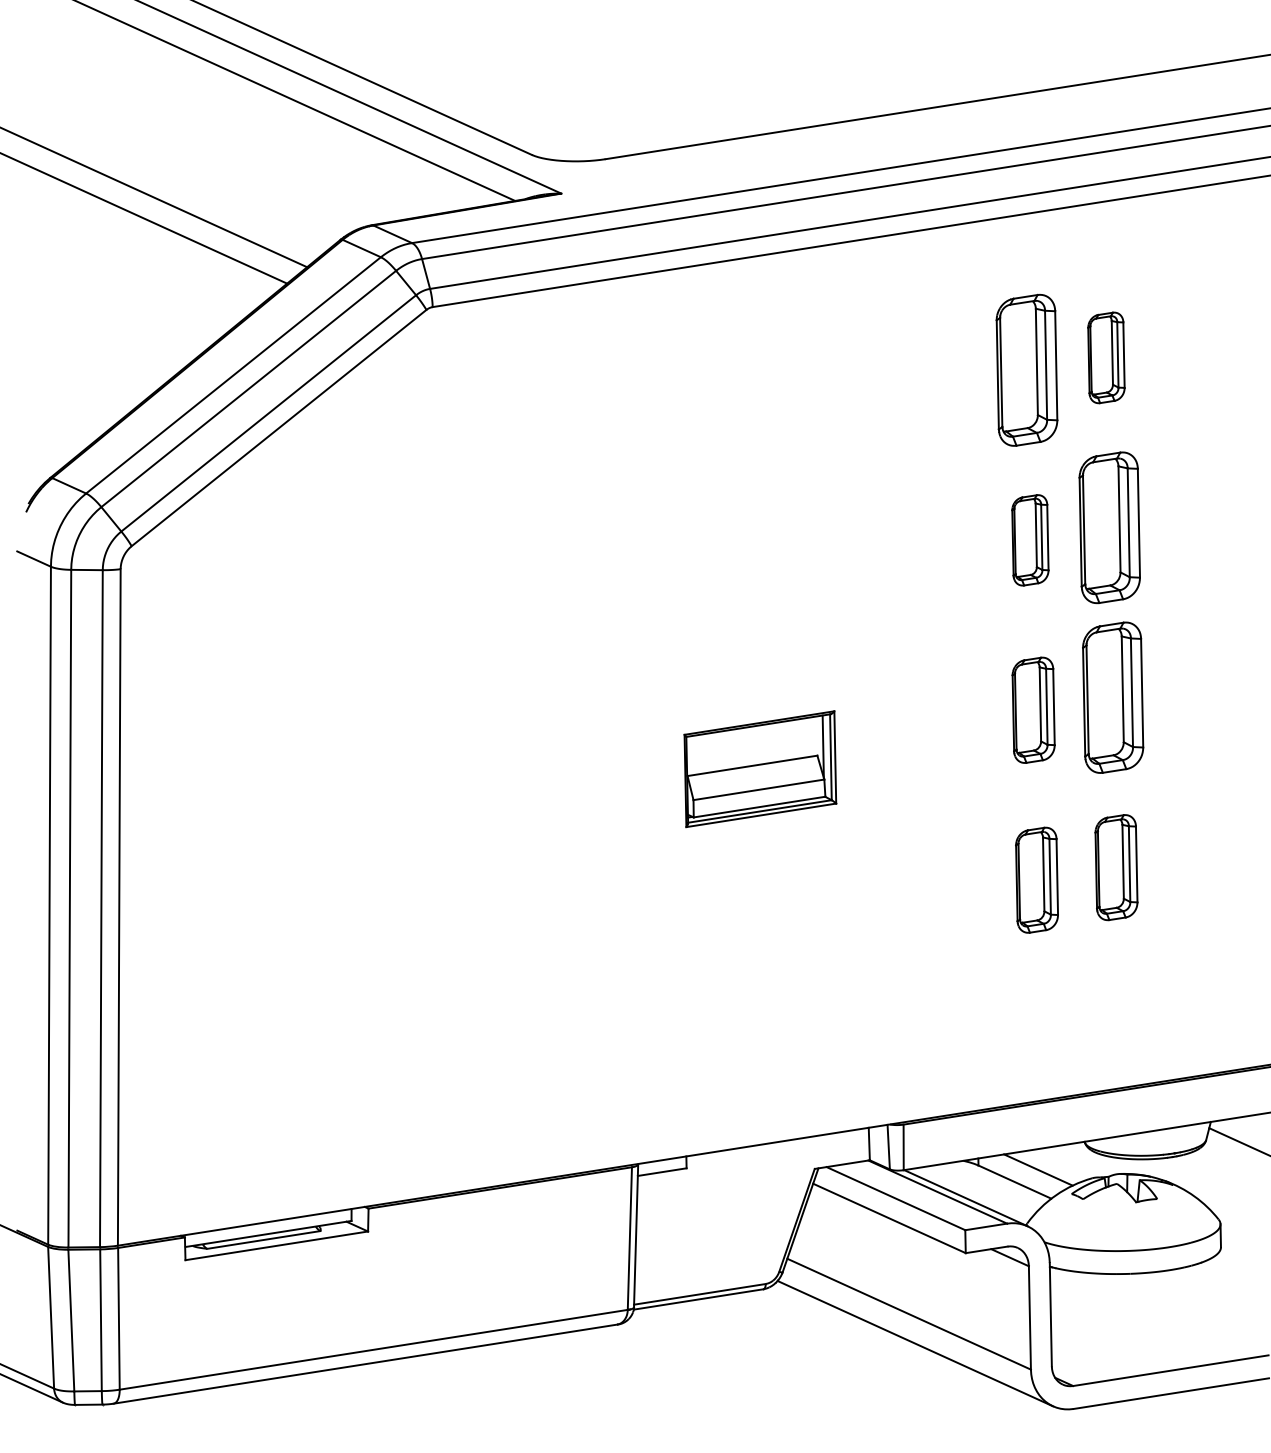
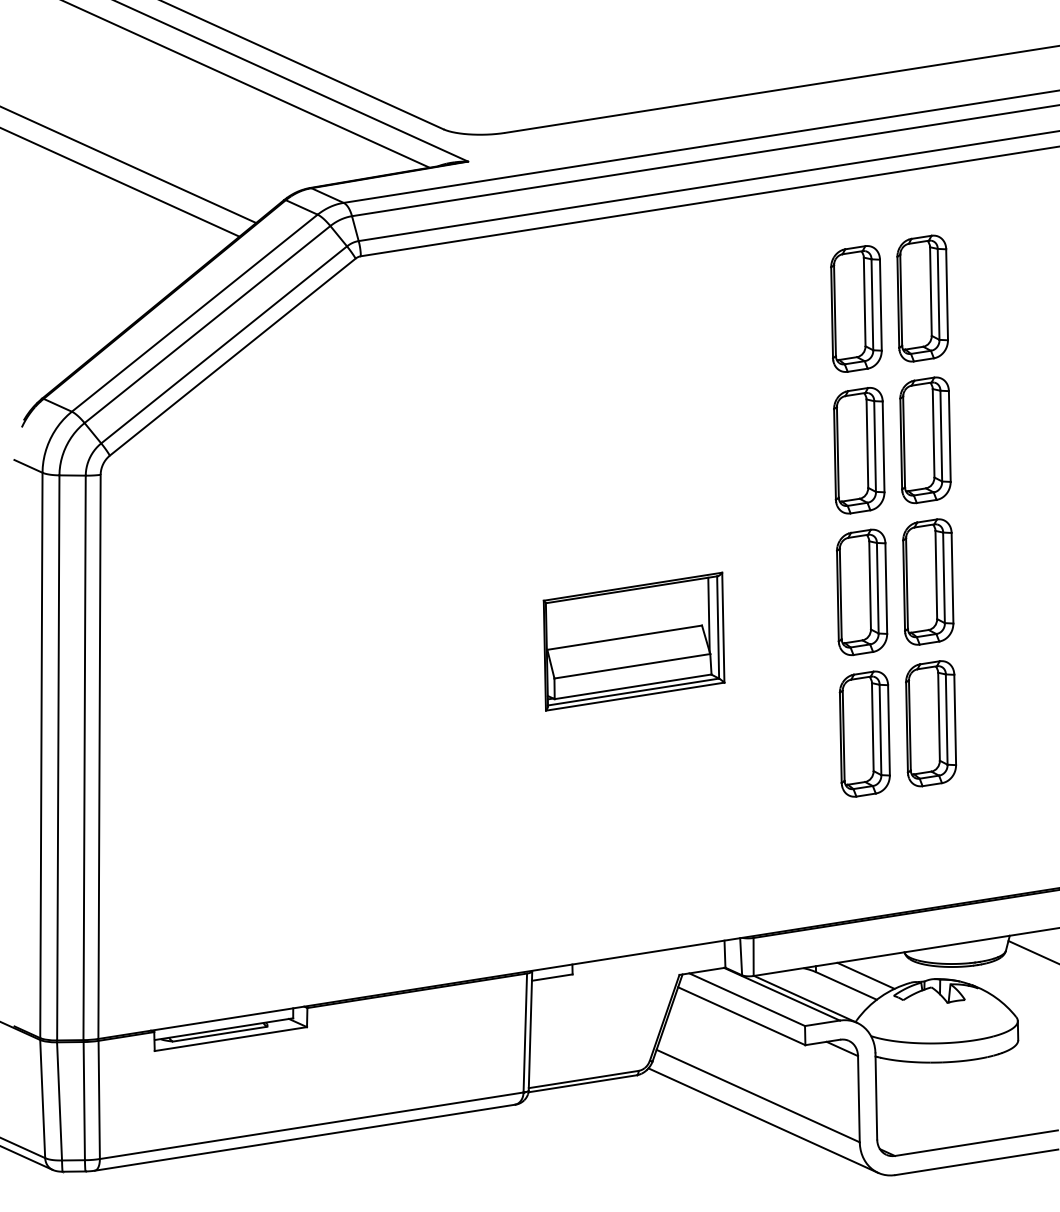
part: (1106, 357) -> (922, 298), size x1.67
part: (1030, 540) -> (859, 450), size x1.67
part: (1033, 710) -> (861, 592), size x1.43
part: (760, 768) -> (634, 641), size x1.43
part: (1116, 867) -> (931, 723), size x1.43
part: (1036, 880) -> (864, 734), size x1.43

